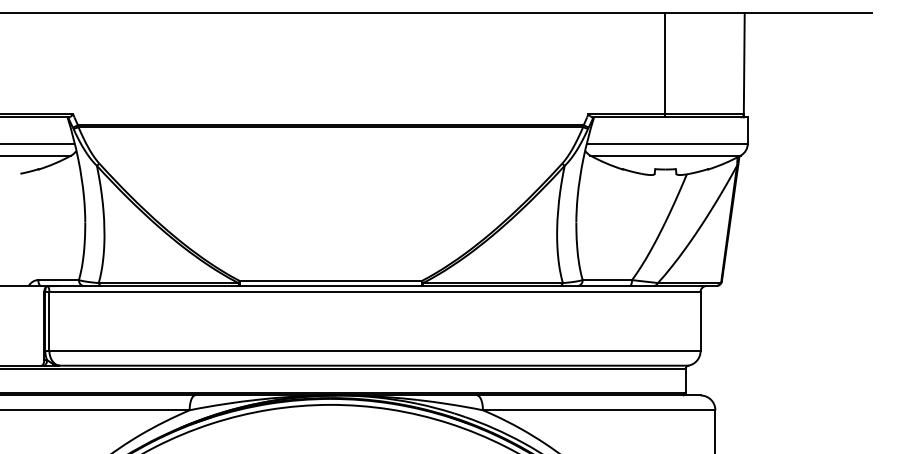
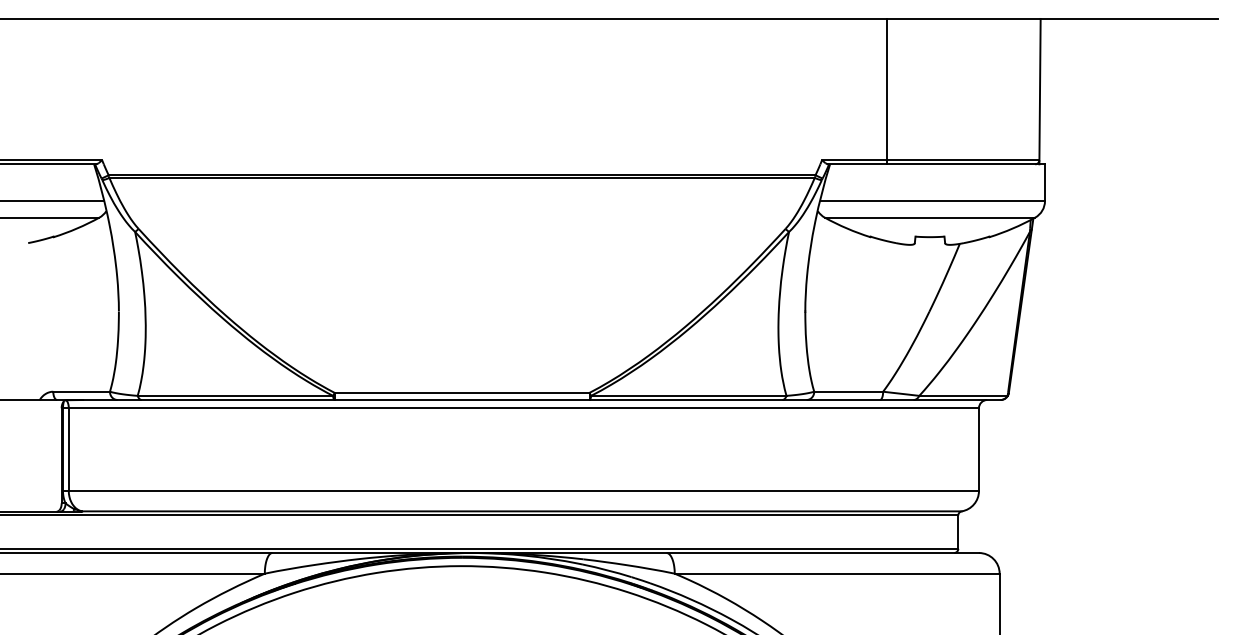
line: (665, 65) -> (887, 91), moved

